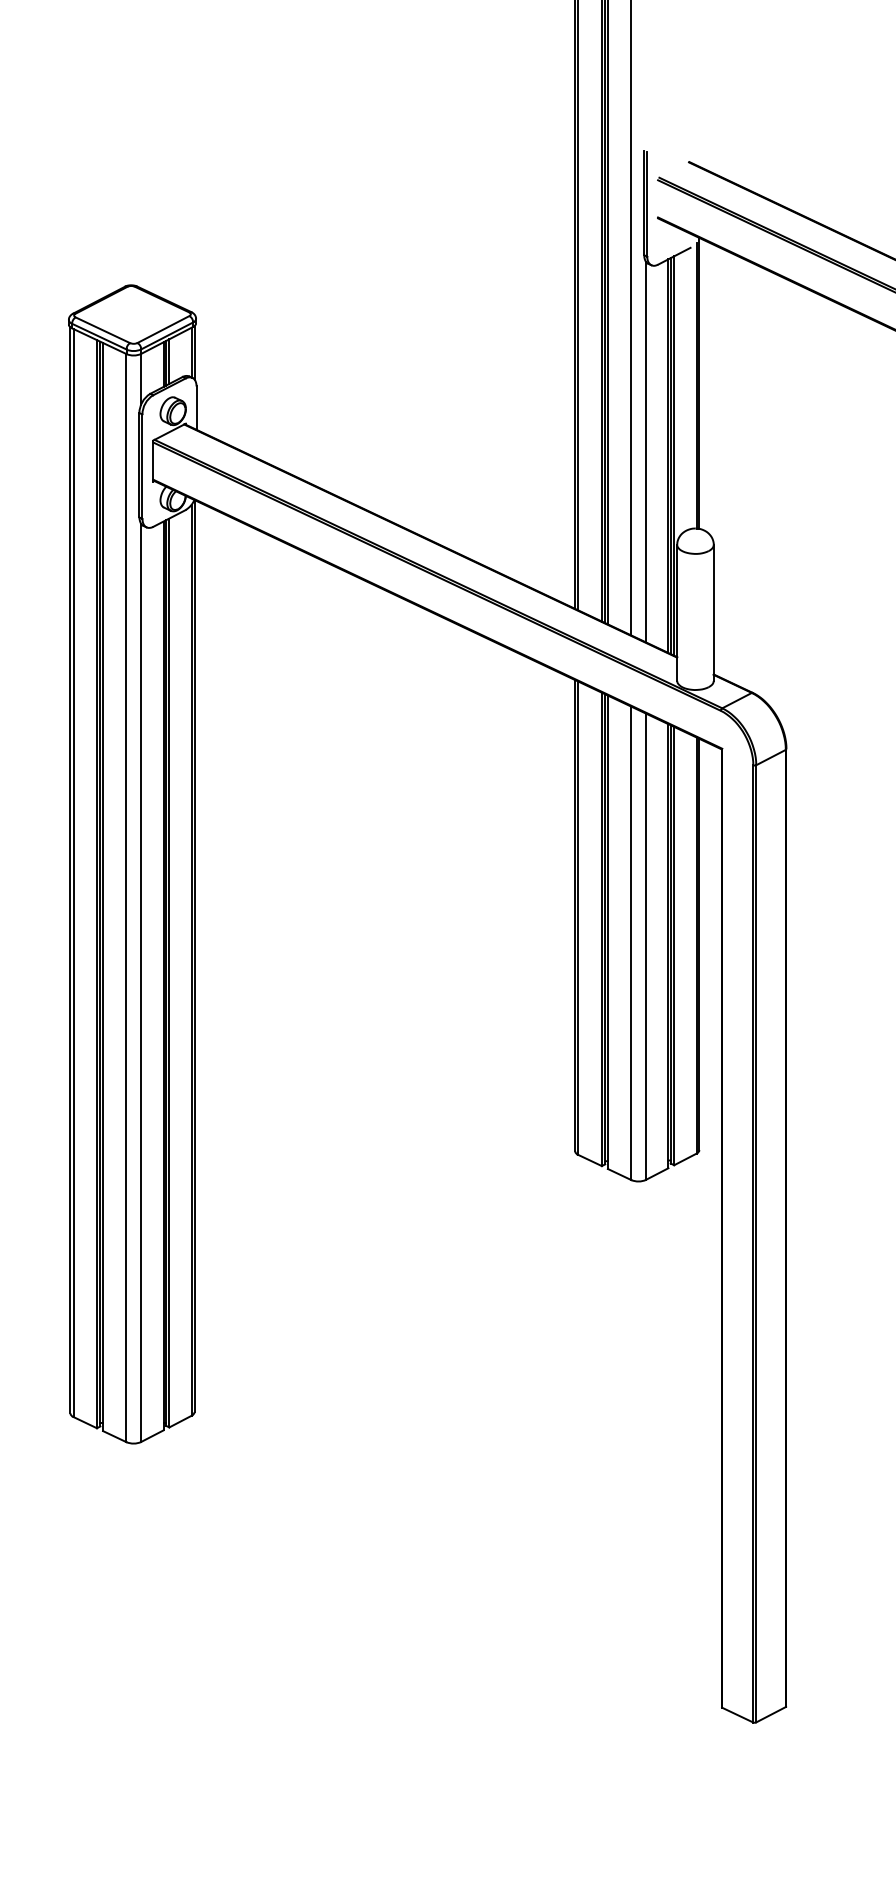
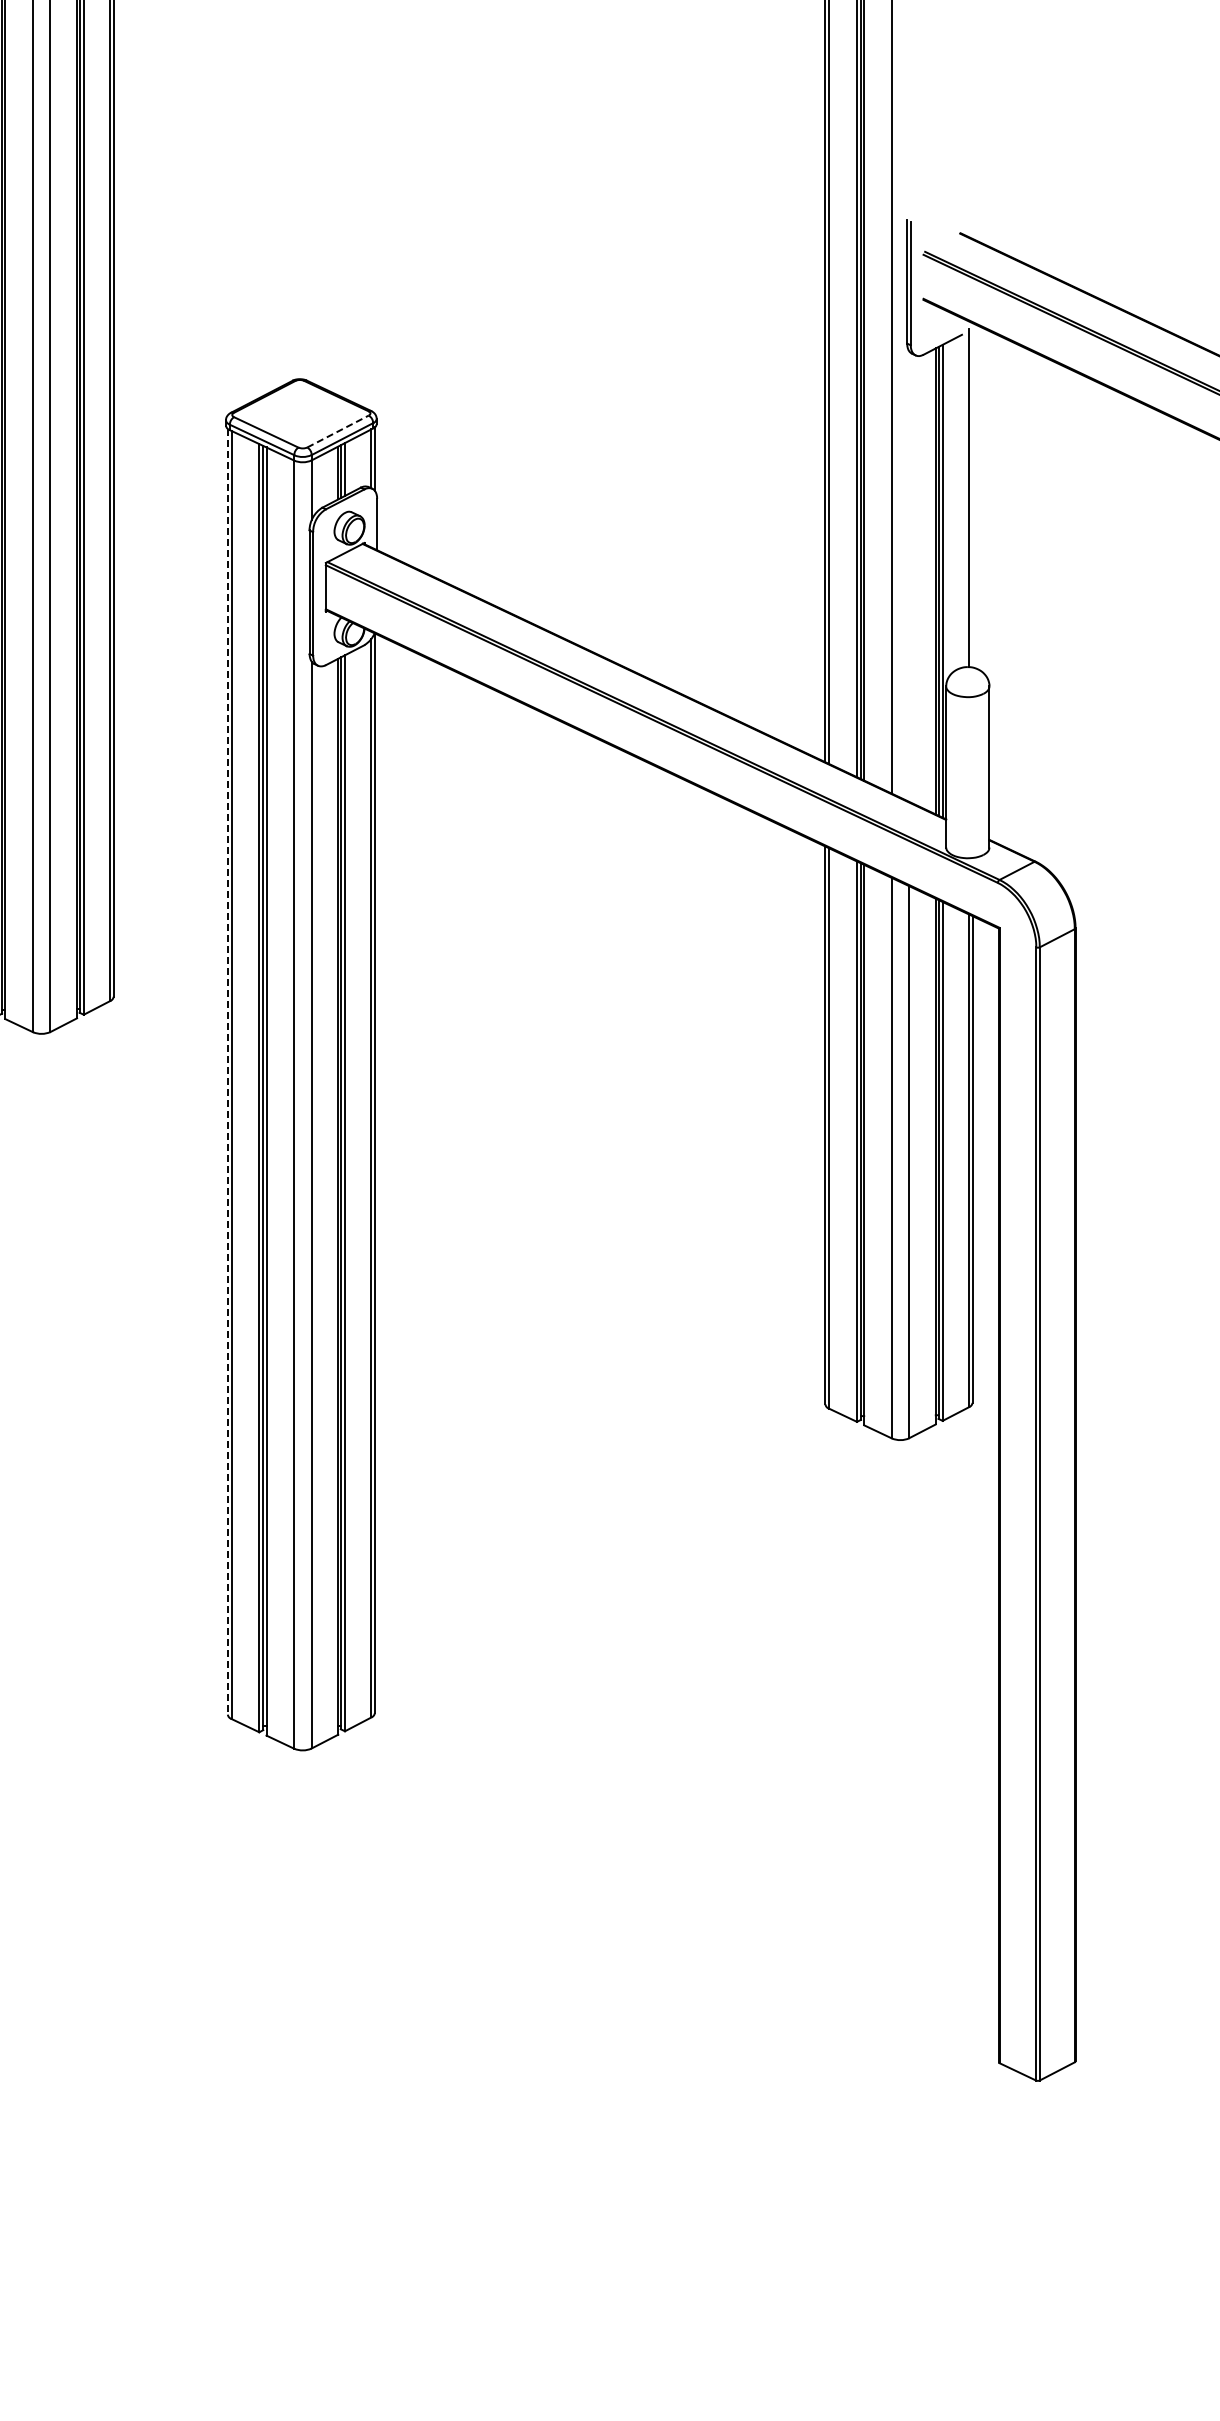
line: (163, 329) -> (338, 431), solid -> dashed
line: (699, 383) -> (972, 495), removed
line: (646, 451) -> (909, 576), removed
line: (70, 870) -> (227, 1071), solid -> dashed

